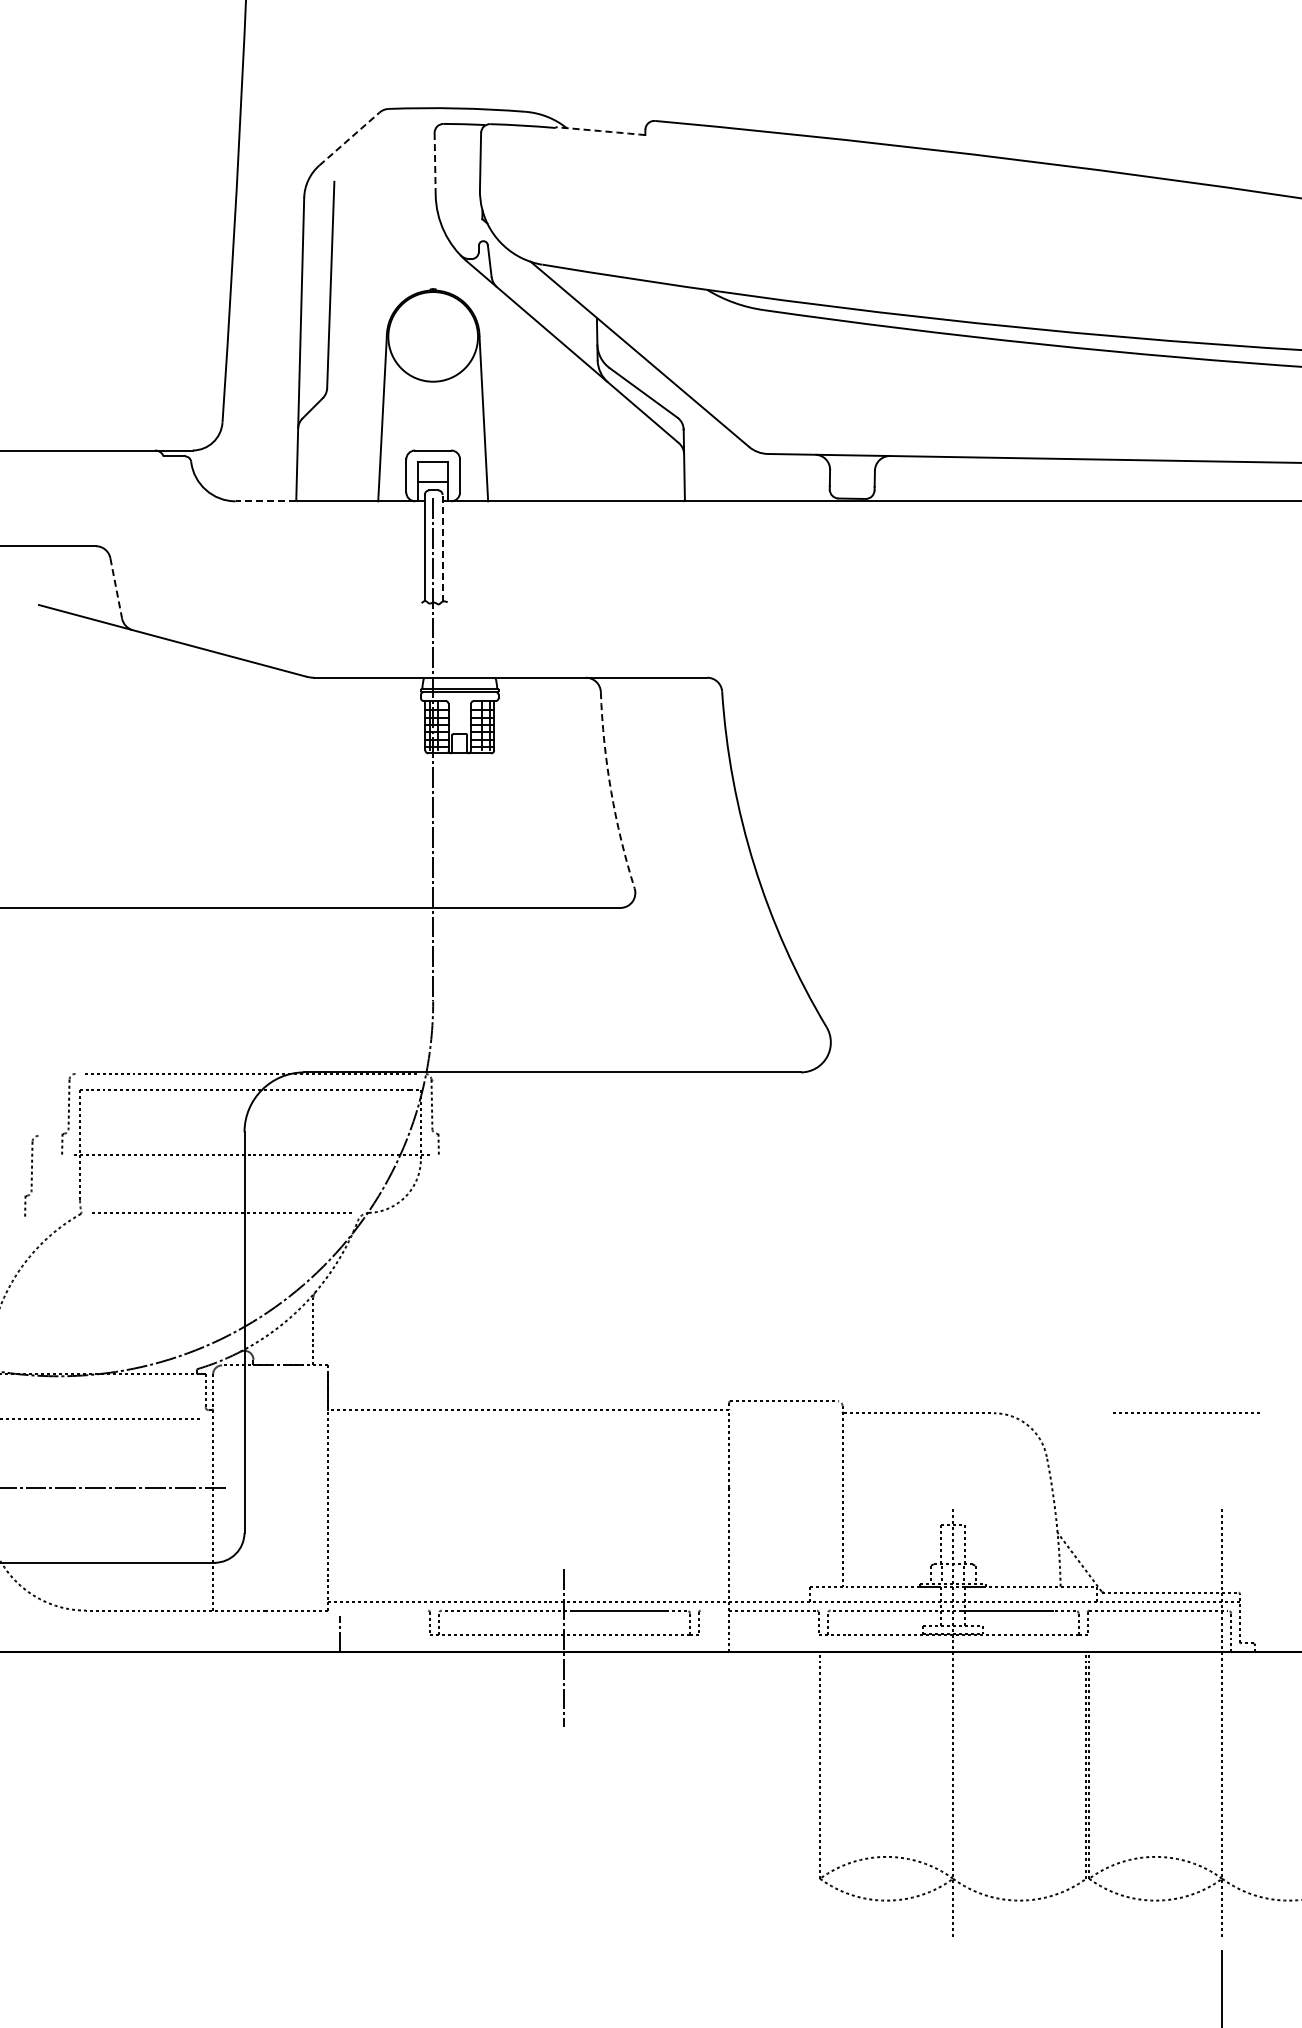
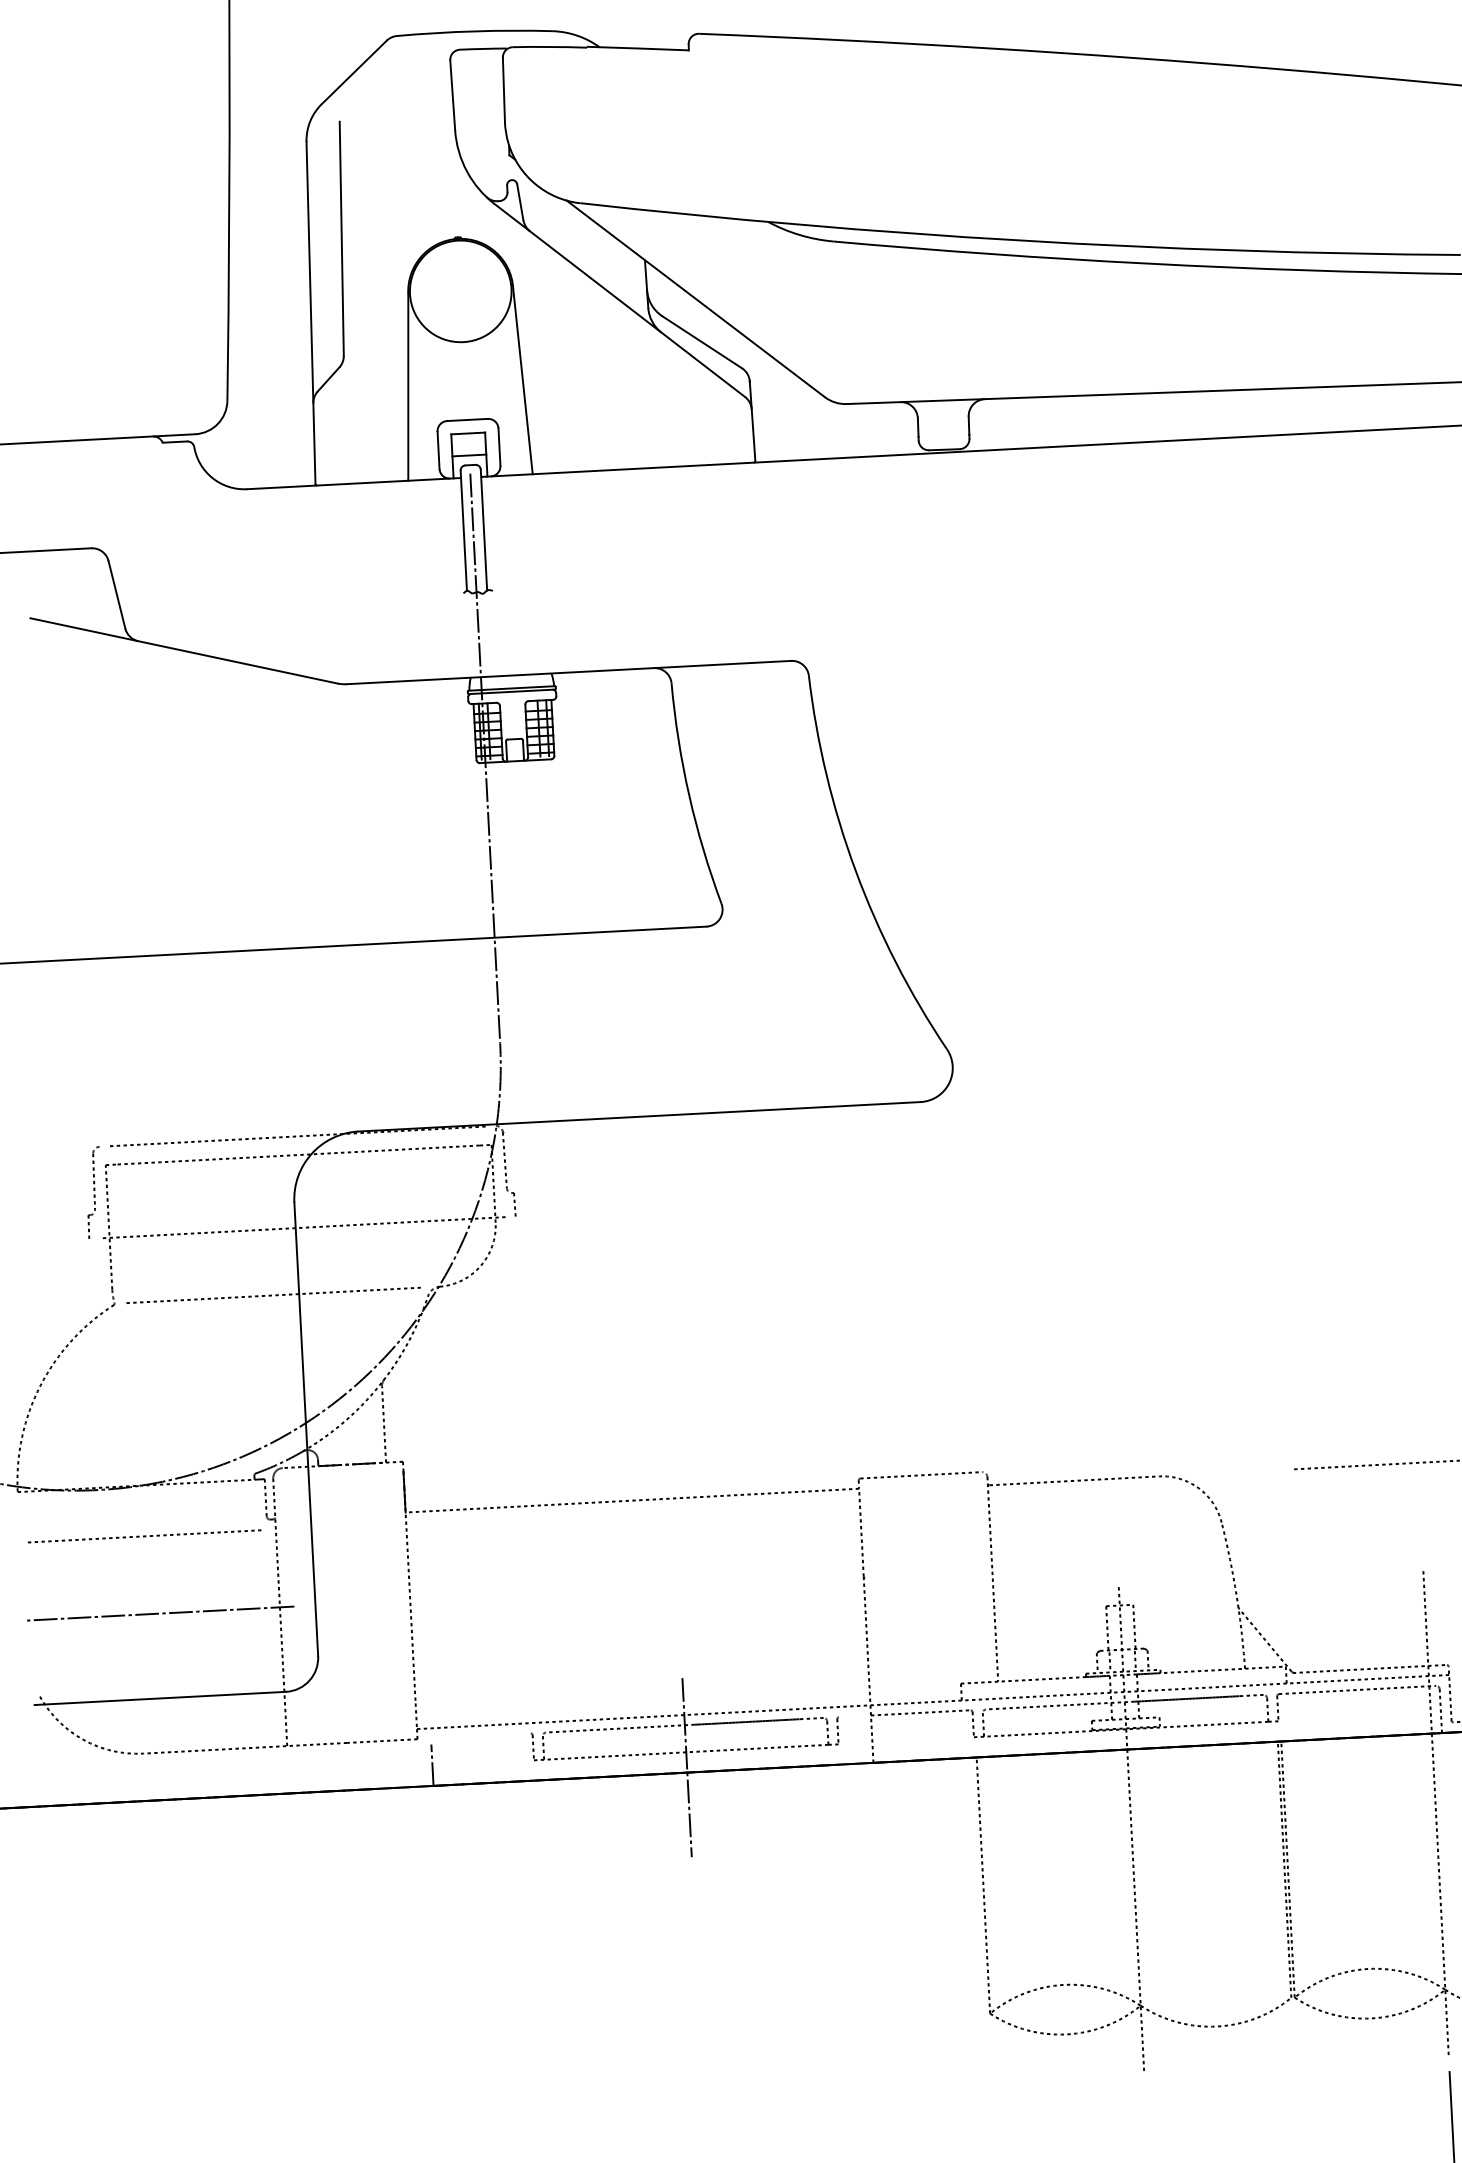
arc: (600, 131) -> (637, 48), dashed -> solid
line: (349, 138) -> (354, 71), dashed -> solid
line: (435, 163) -> (453, 94), dashed -> solid
line: (265, 501) -> (280, 487), dashed -> solid
line: (442, 547) -> (483, 529), dashed -> solid
line: (116, 588) -> (117, 594), dashed -> solid
arc: (611, 791) -> (689, 795), dashed -> solid
part: (31, 1175) -> (55, 1264), removed

